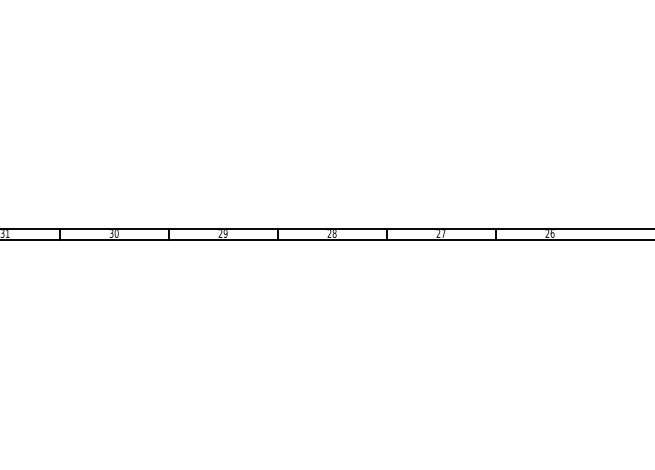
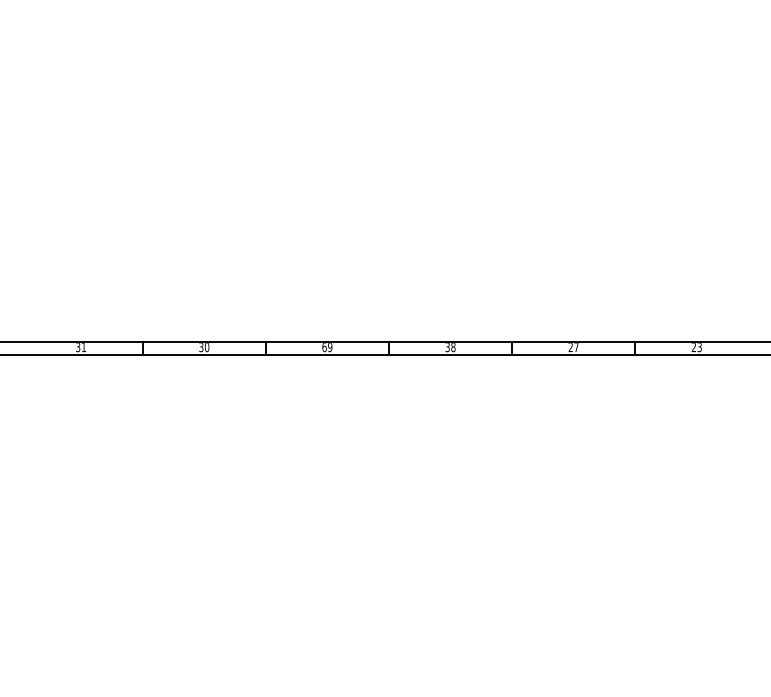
text: (220, 233) -> (324, 347), 29 -> 69
text: (329, 233) -> (447, 347), 28 -> 38
text: (552, 233) -> (699, 347), 26 -> 23

